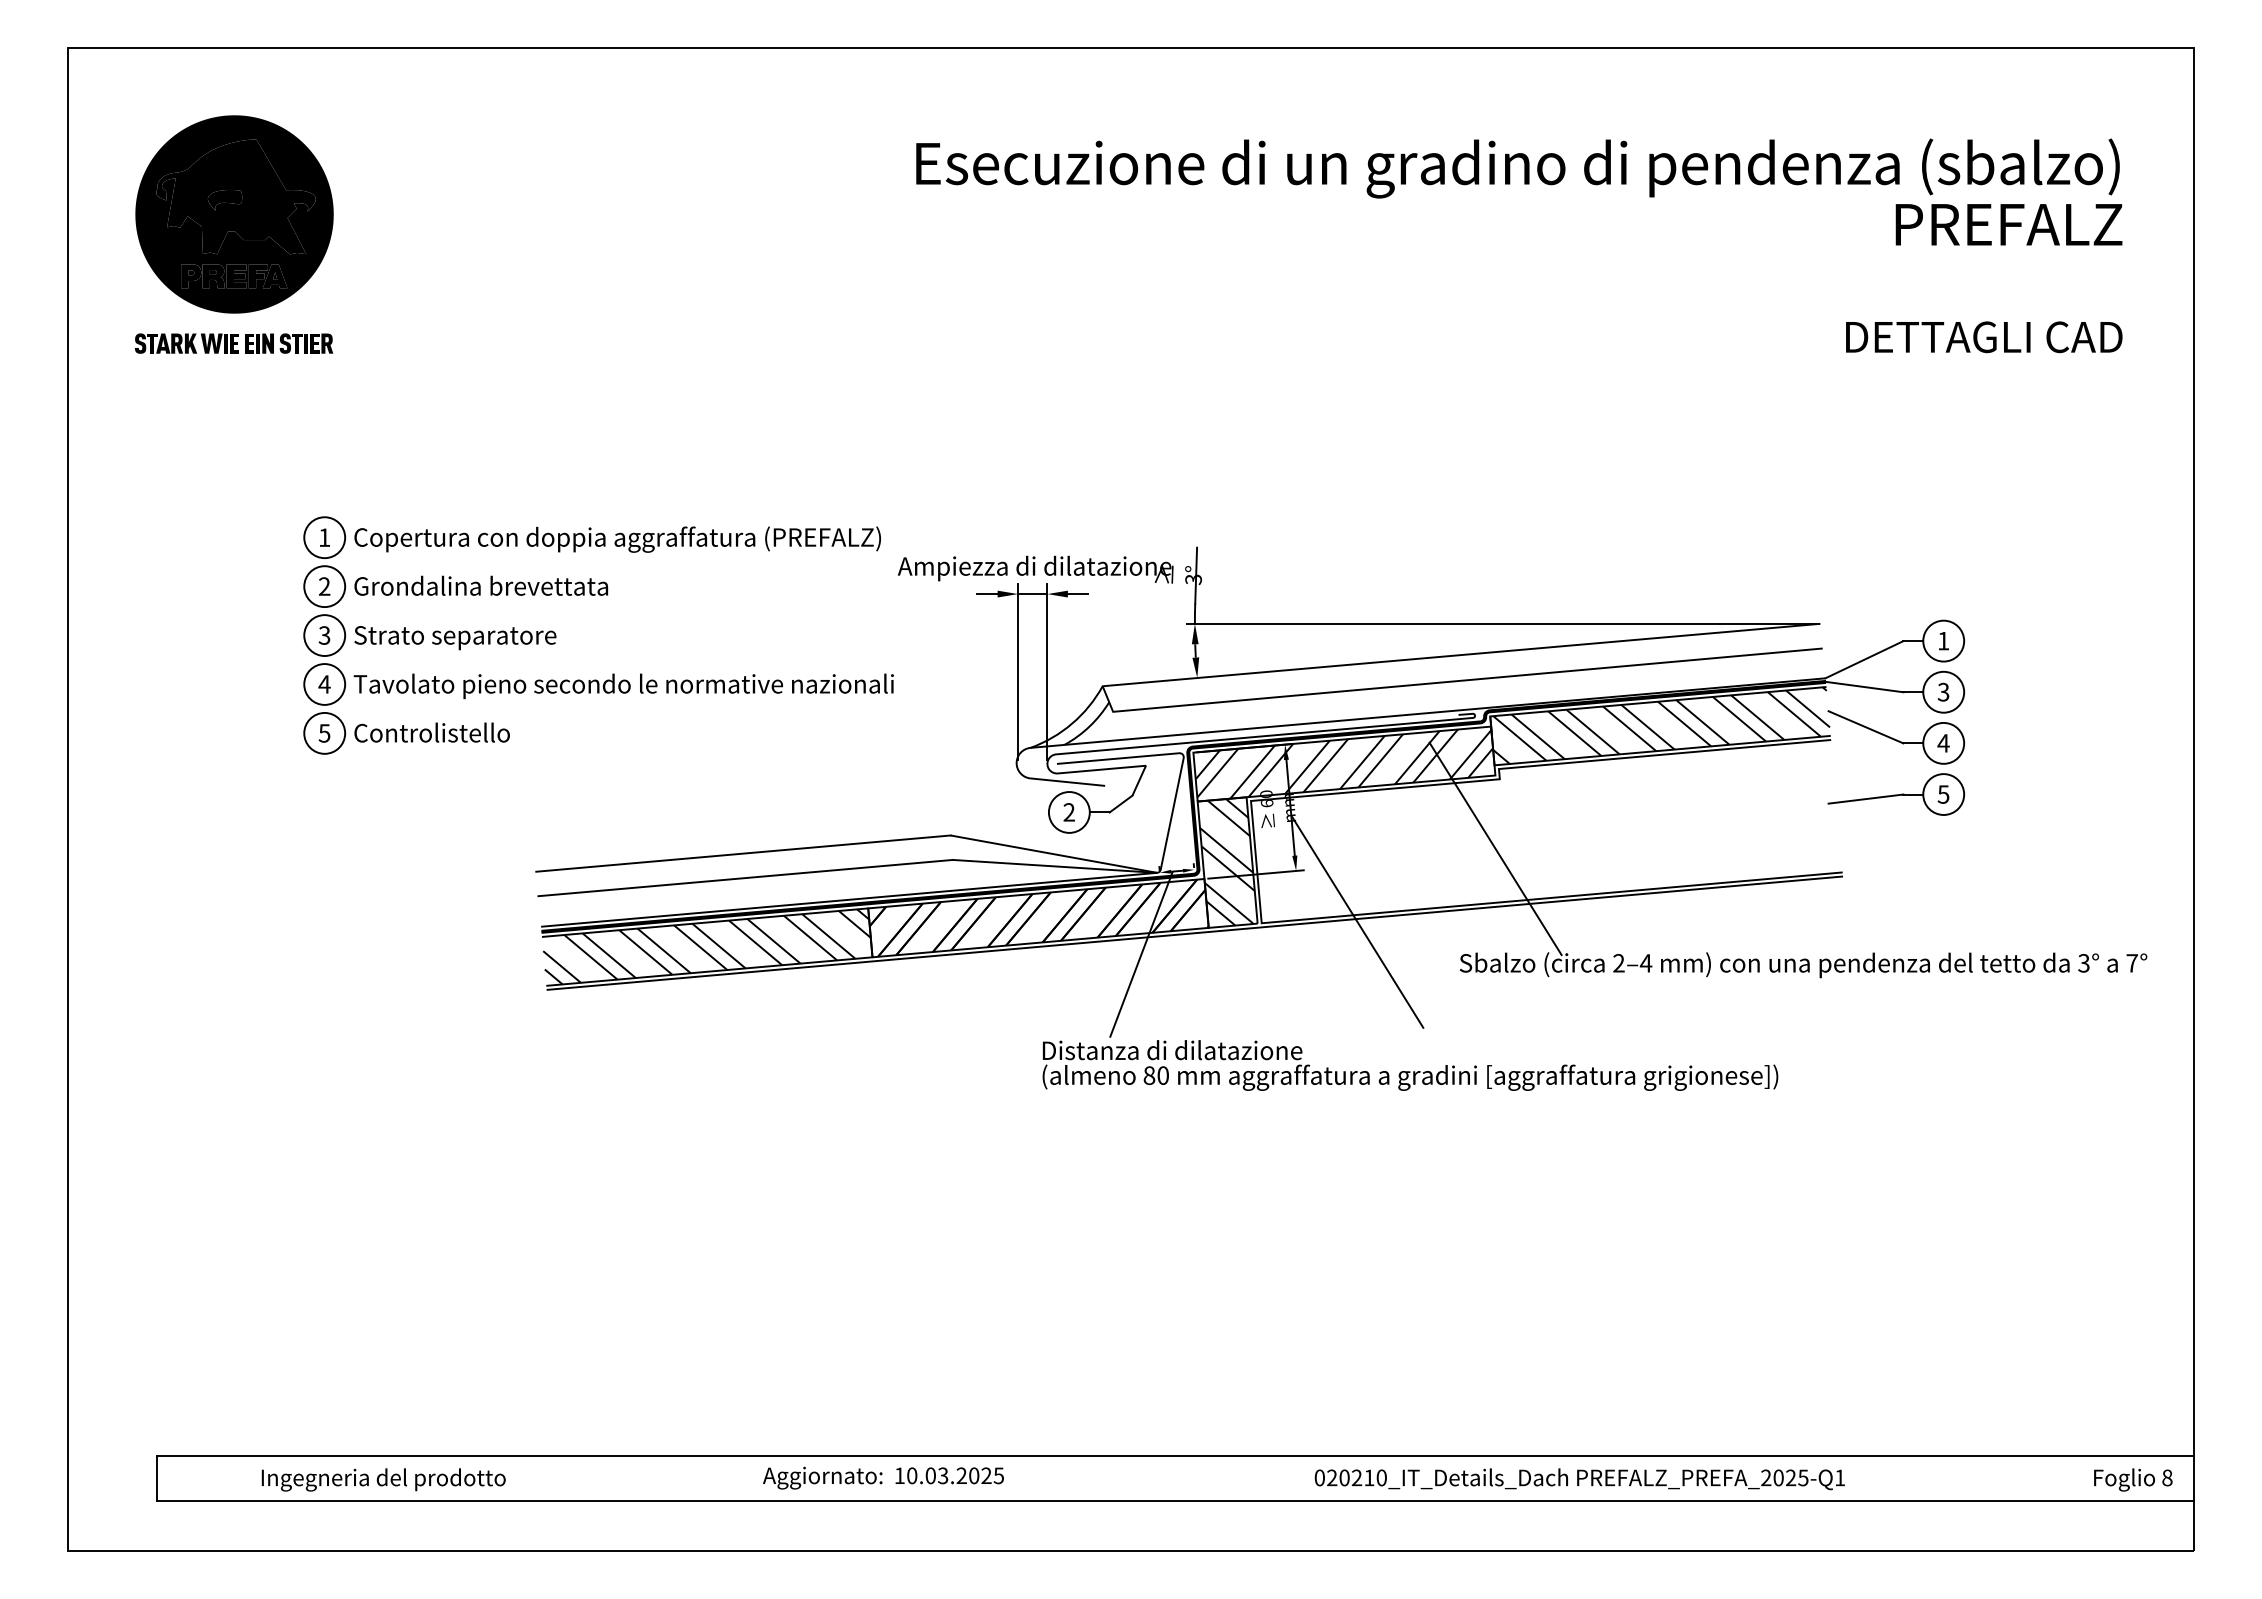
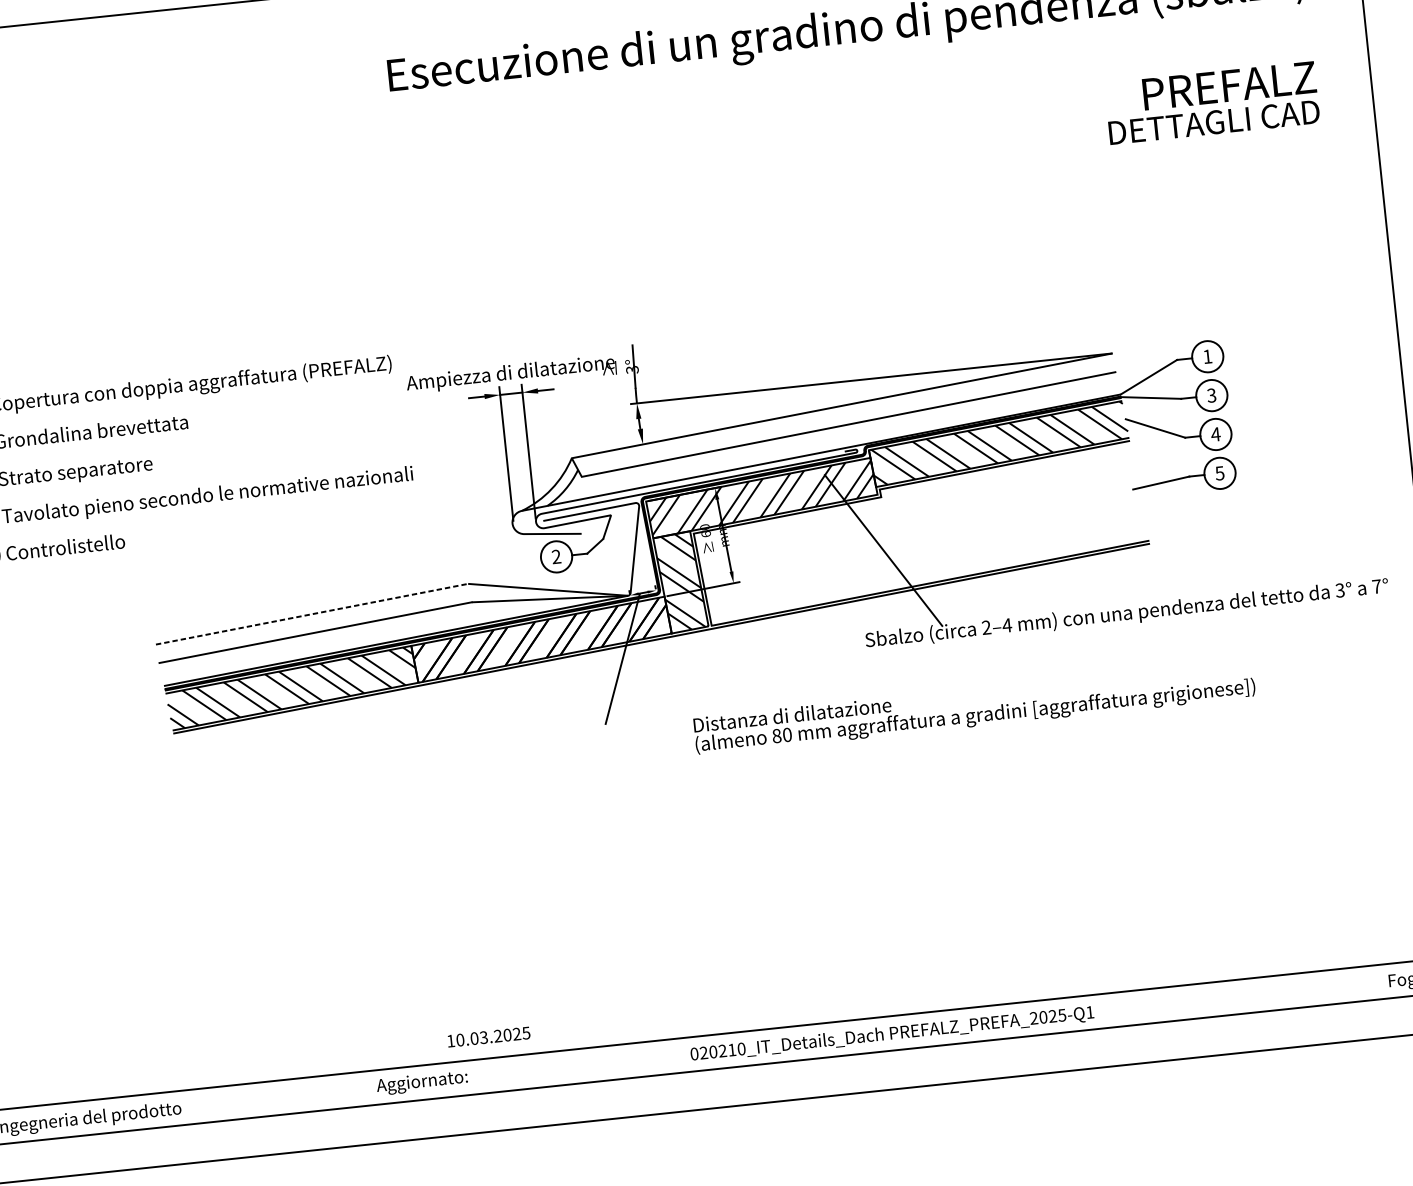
text: (2008, 224) -> (1229, 85), moved
line: (743, 853) -> (312, 614), solid -> dashed
line: (1357, 921) -> (784, 616), removed
text: (1410, 1065) -> (974, 707), moved
text: (949, 1475) -> (488, 1036), moved
text: (1579, 1479) -> (892, 1034), moved

